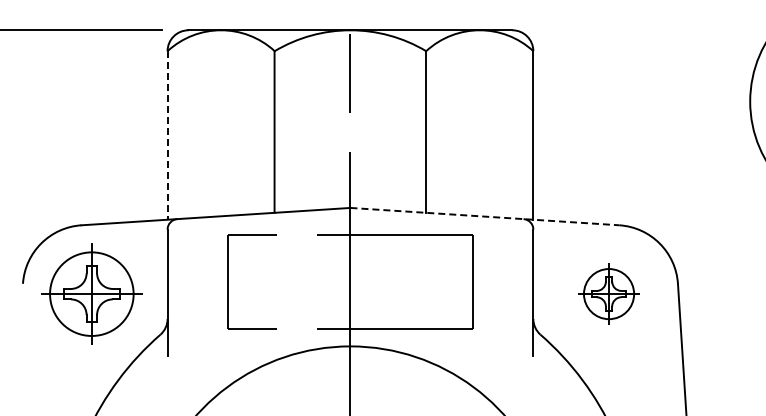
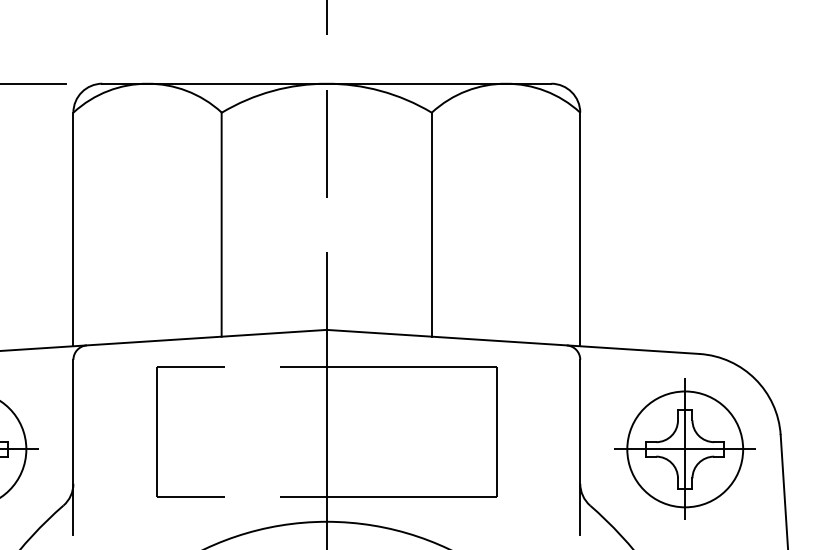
line: (167, 135) -> (73, 229), dashed -> solid
line: (484, 216) -> (512, 341), dashed -> solid
part: (608, 293) -> (684, 448), size x1.67

